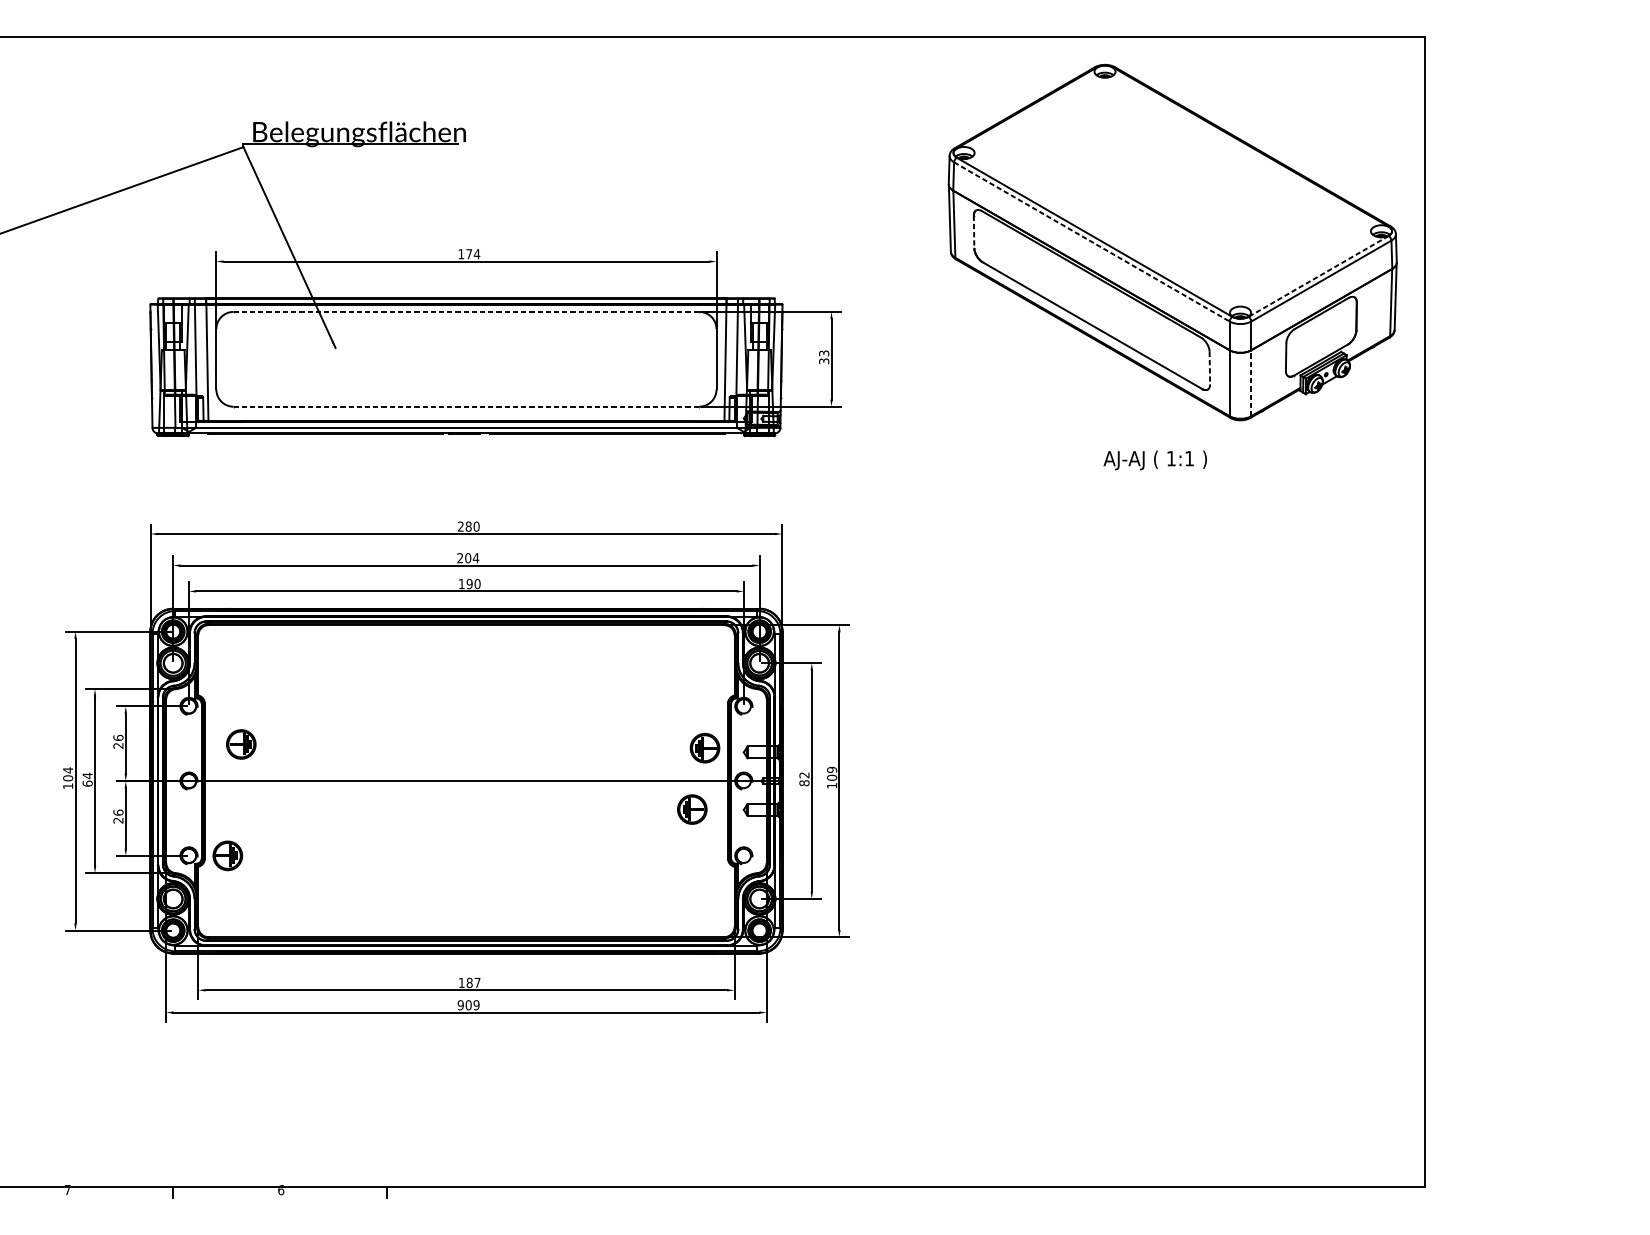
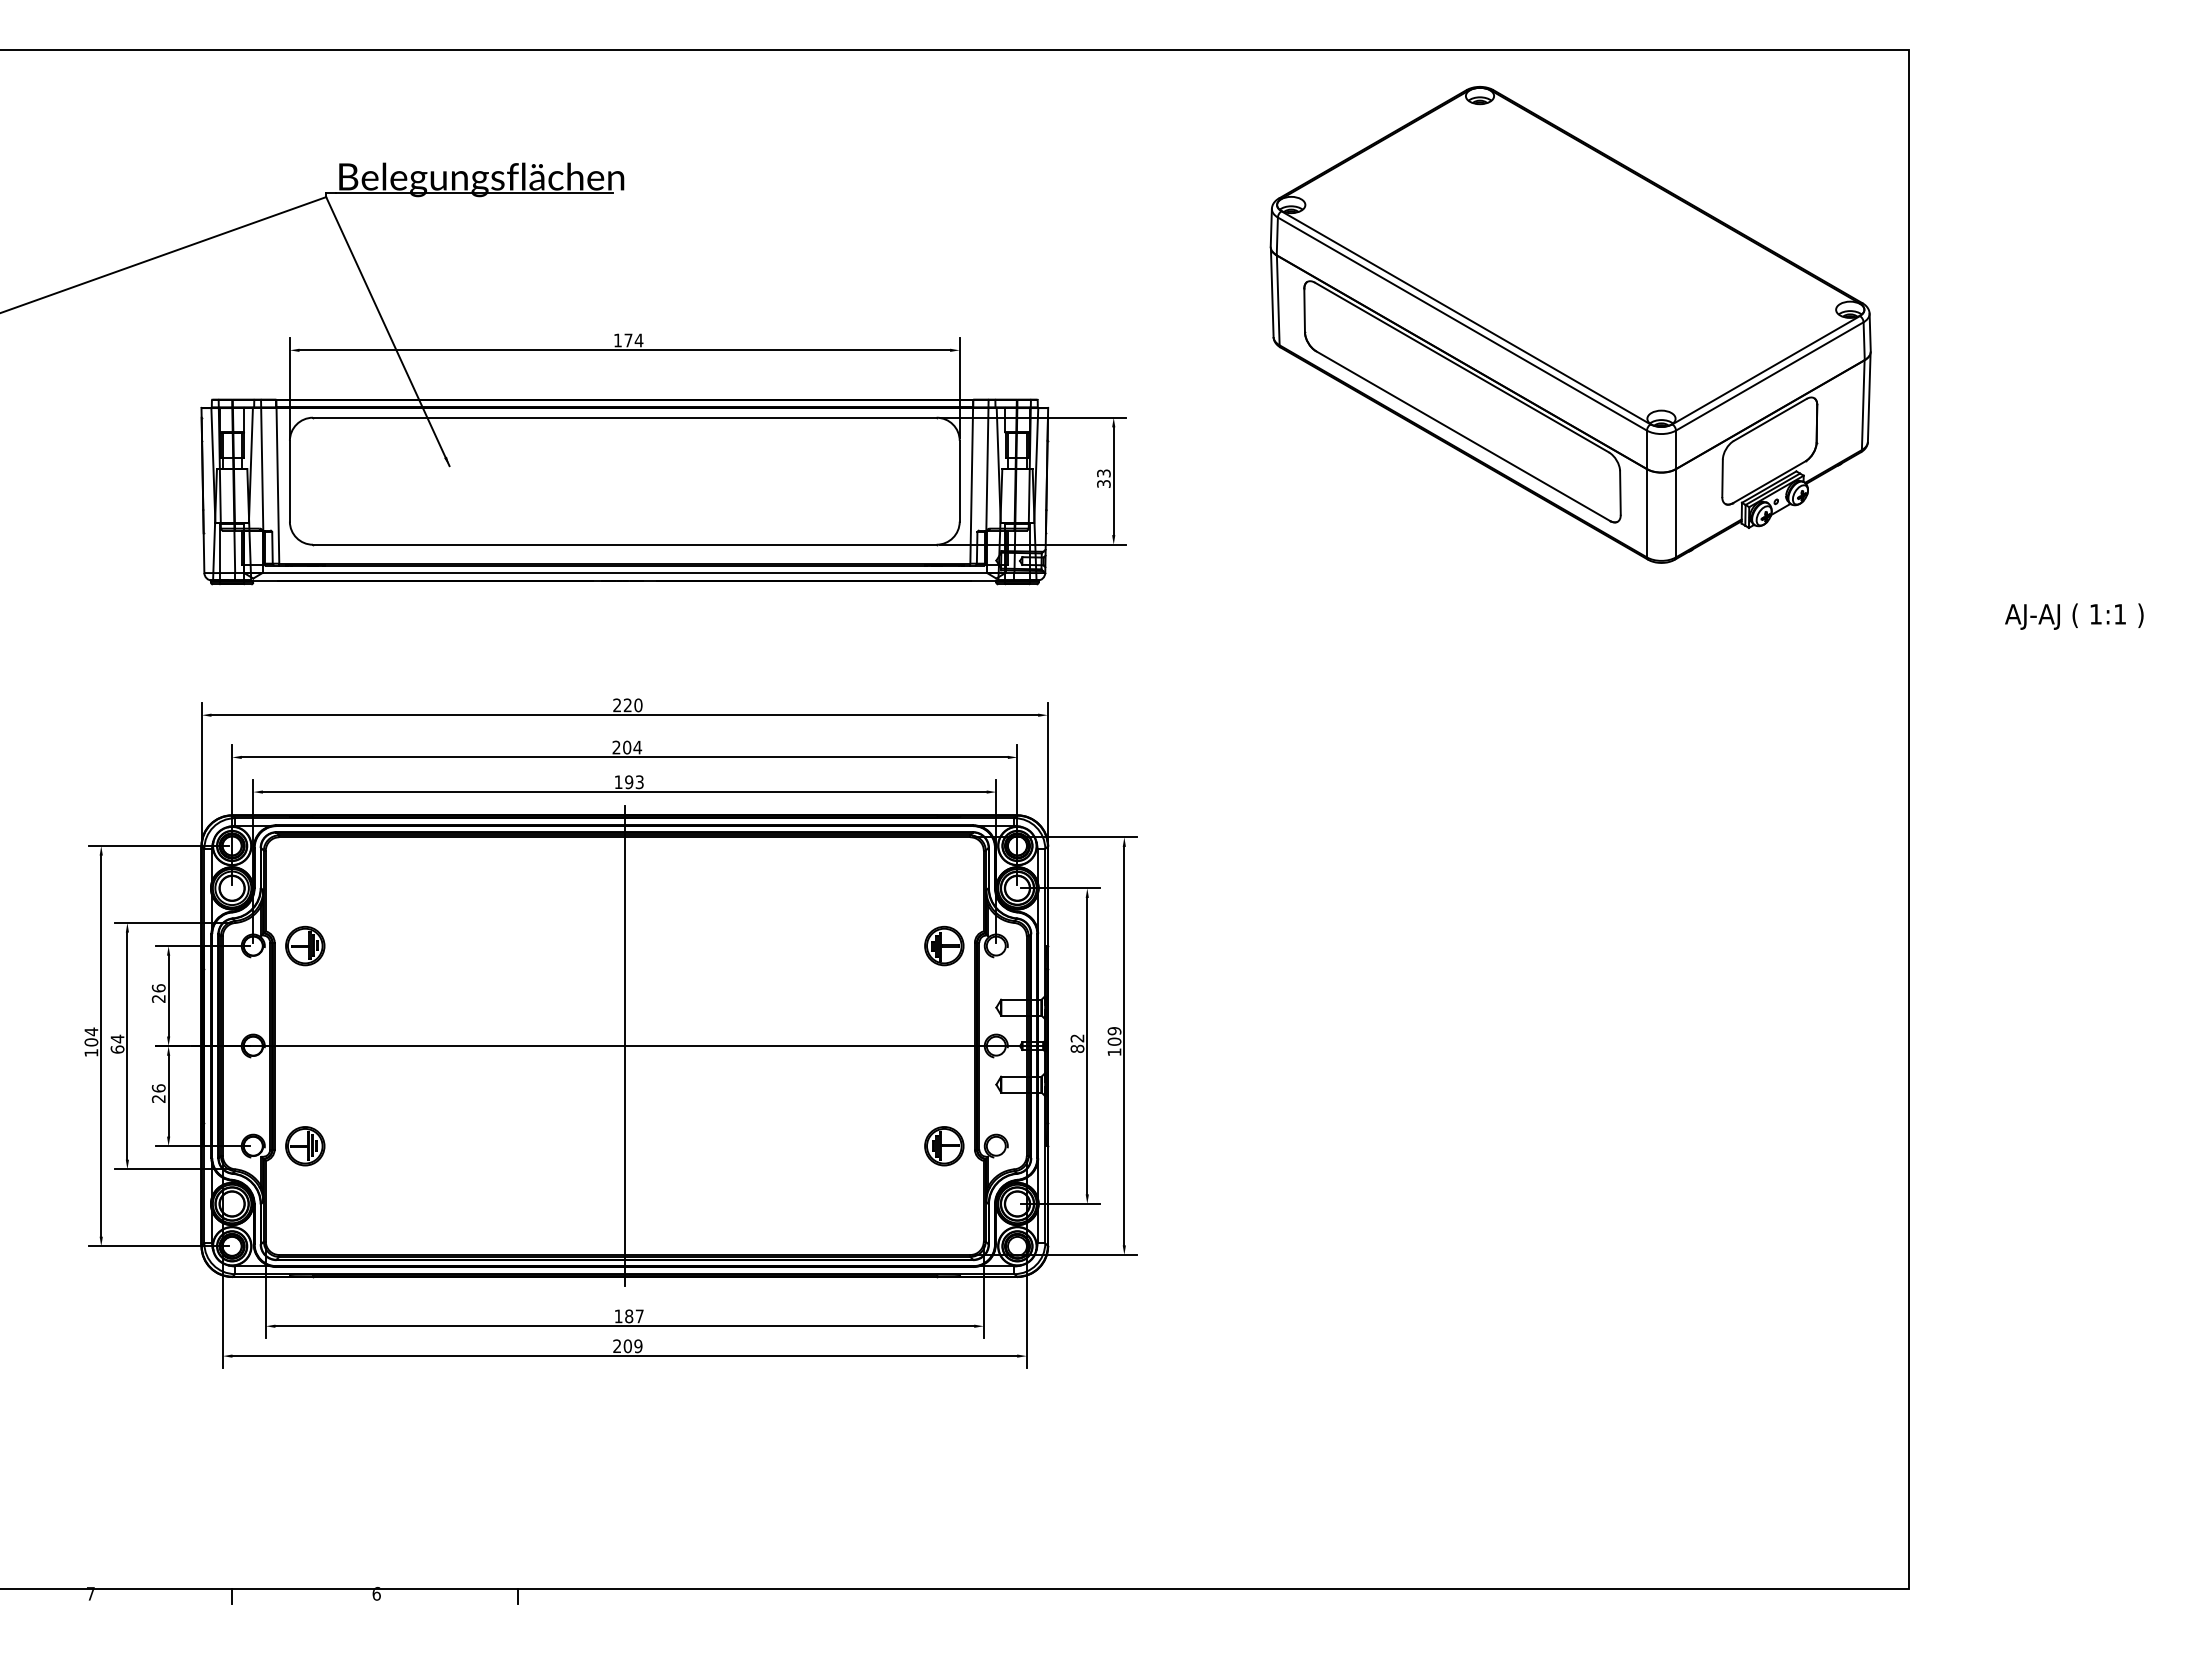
line: (973, 231) -> (1304, 310), dashed -> solid
line: (1091, 242) -> (1462, 324), dashed -> solid
line: (1318, 276) -> (1765, 370), dashed -> solid
line: (466, 311) -> (624, 417), dashed -> solid
line: (1209, 367) -> (1620, 492), dashed -> solid
line: (1251, 382) -> (1676, 512), dashed -> solid
line: (466, 406) -> (624, 544), dashed -> solid
text: (1155, 460) -> (2074, 616), moved
text: (468, 526) -> (627, 705), 280 -> 220
text: (477, 584) -> (639, 782), 190 -> 193
part: (241, 744) -> (305, 945), moved
part: (705, 747) -> (944, 945), moved
line: (466, 781) -> (624, 1046), added
part: (692, 809) -> (944, 1146), moved
text: (460, 1005) -> (617, 1346), 909 -> 209

